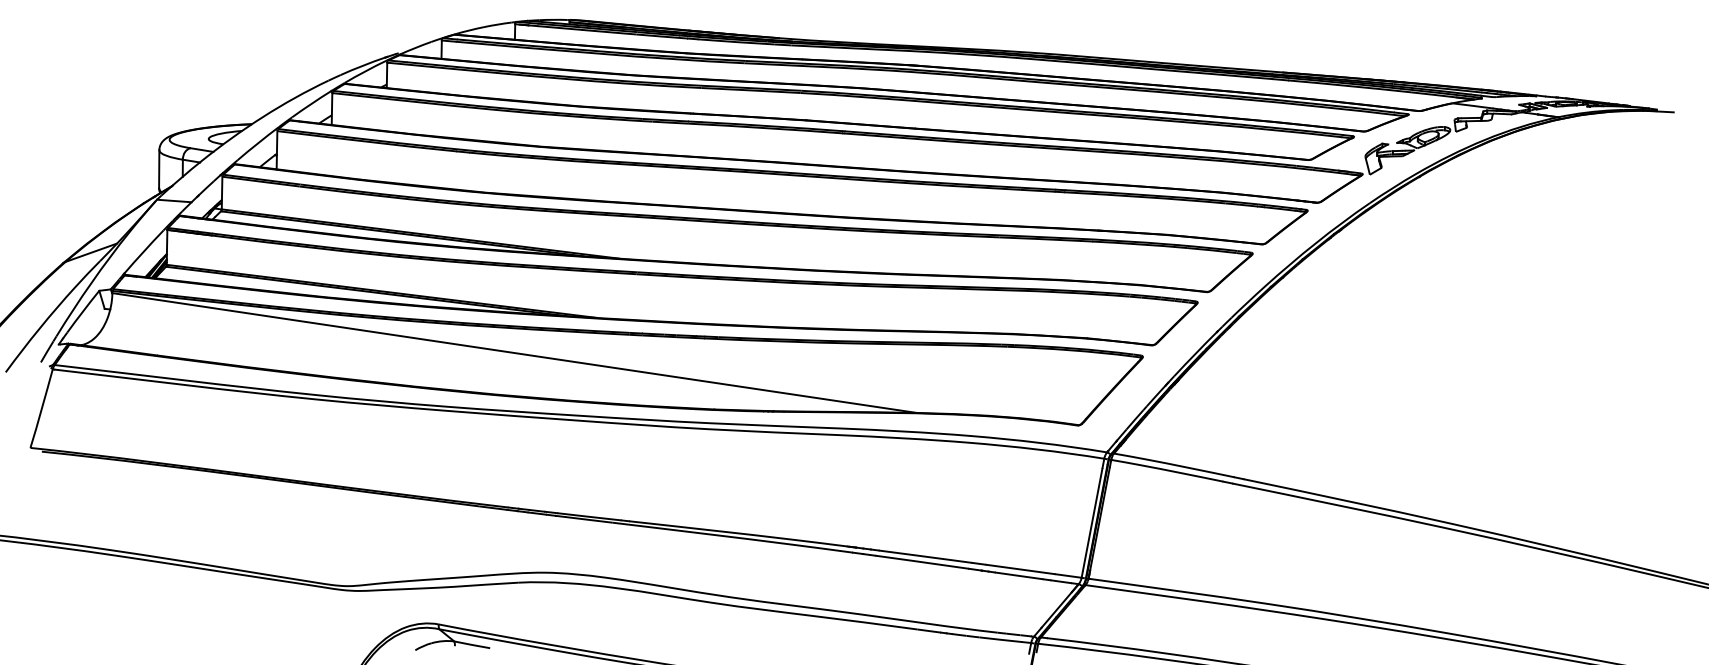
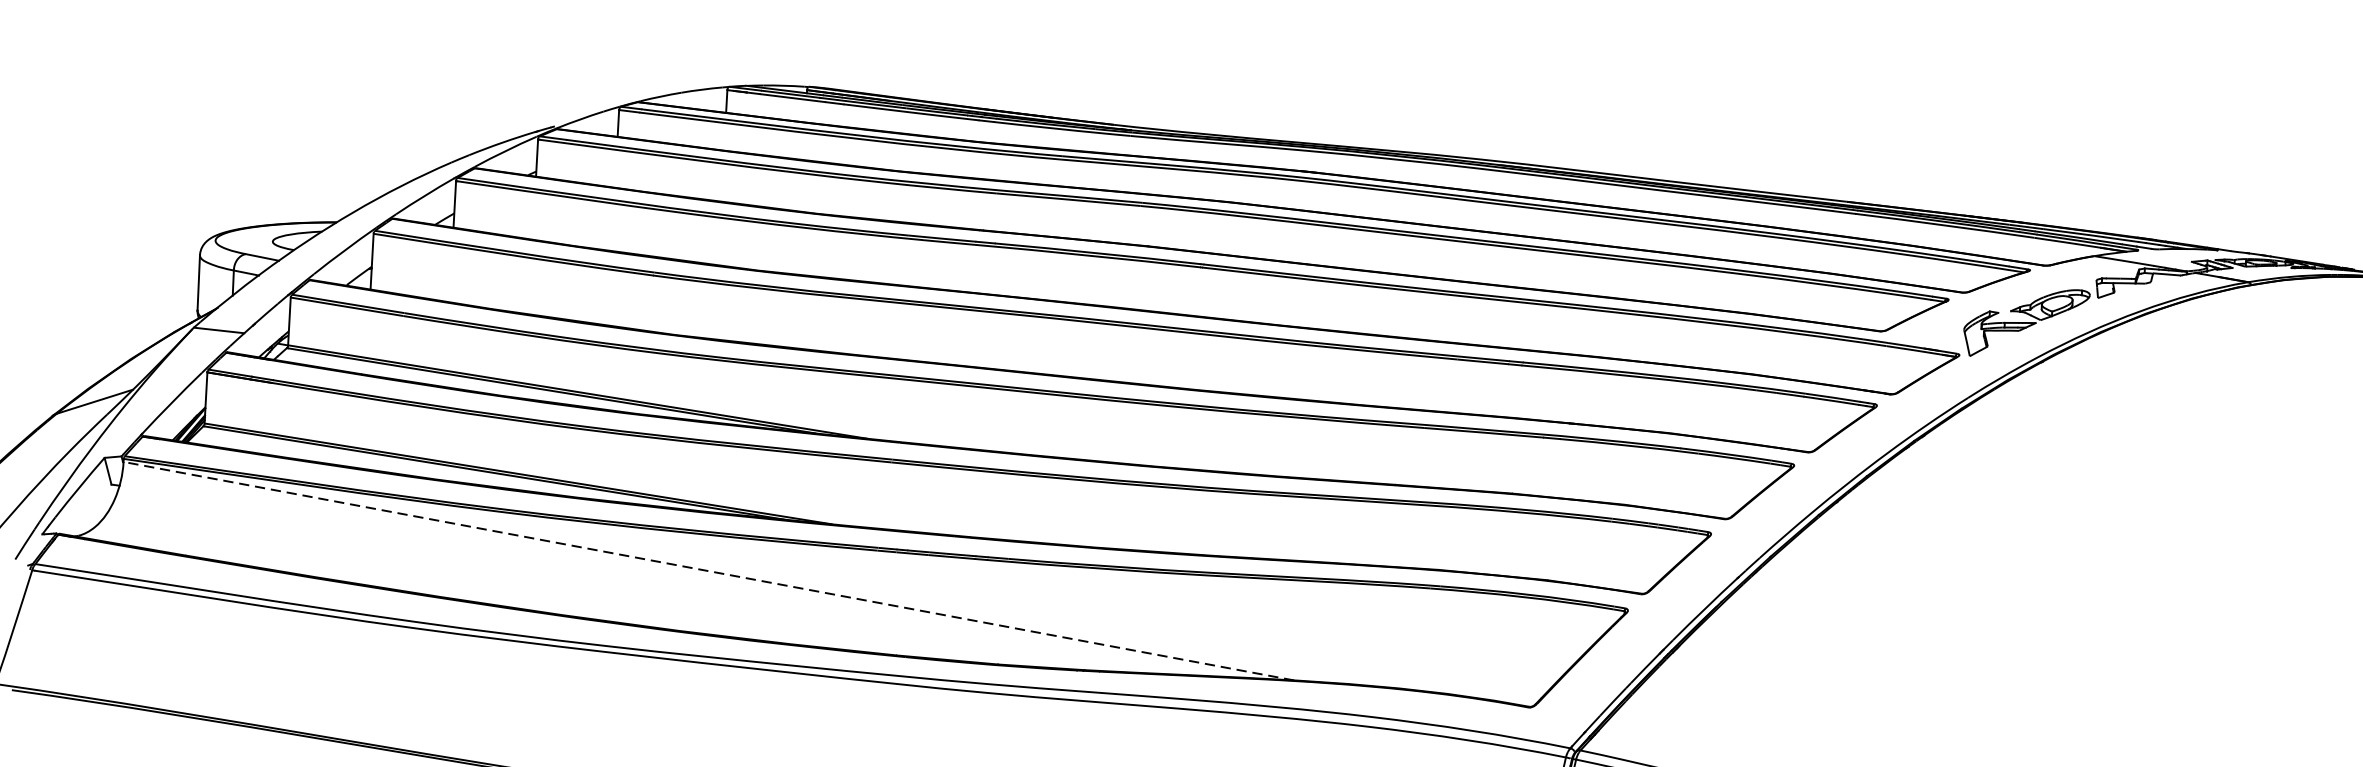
line: (514, 353) -> (708, 571), solid -> dashed

